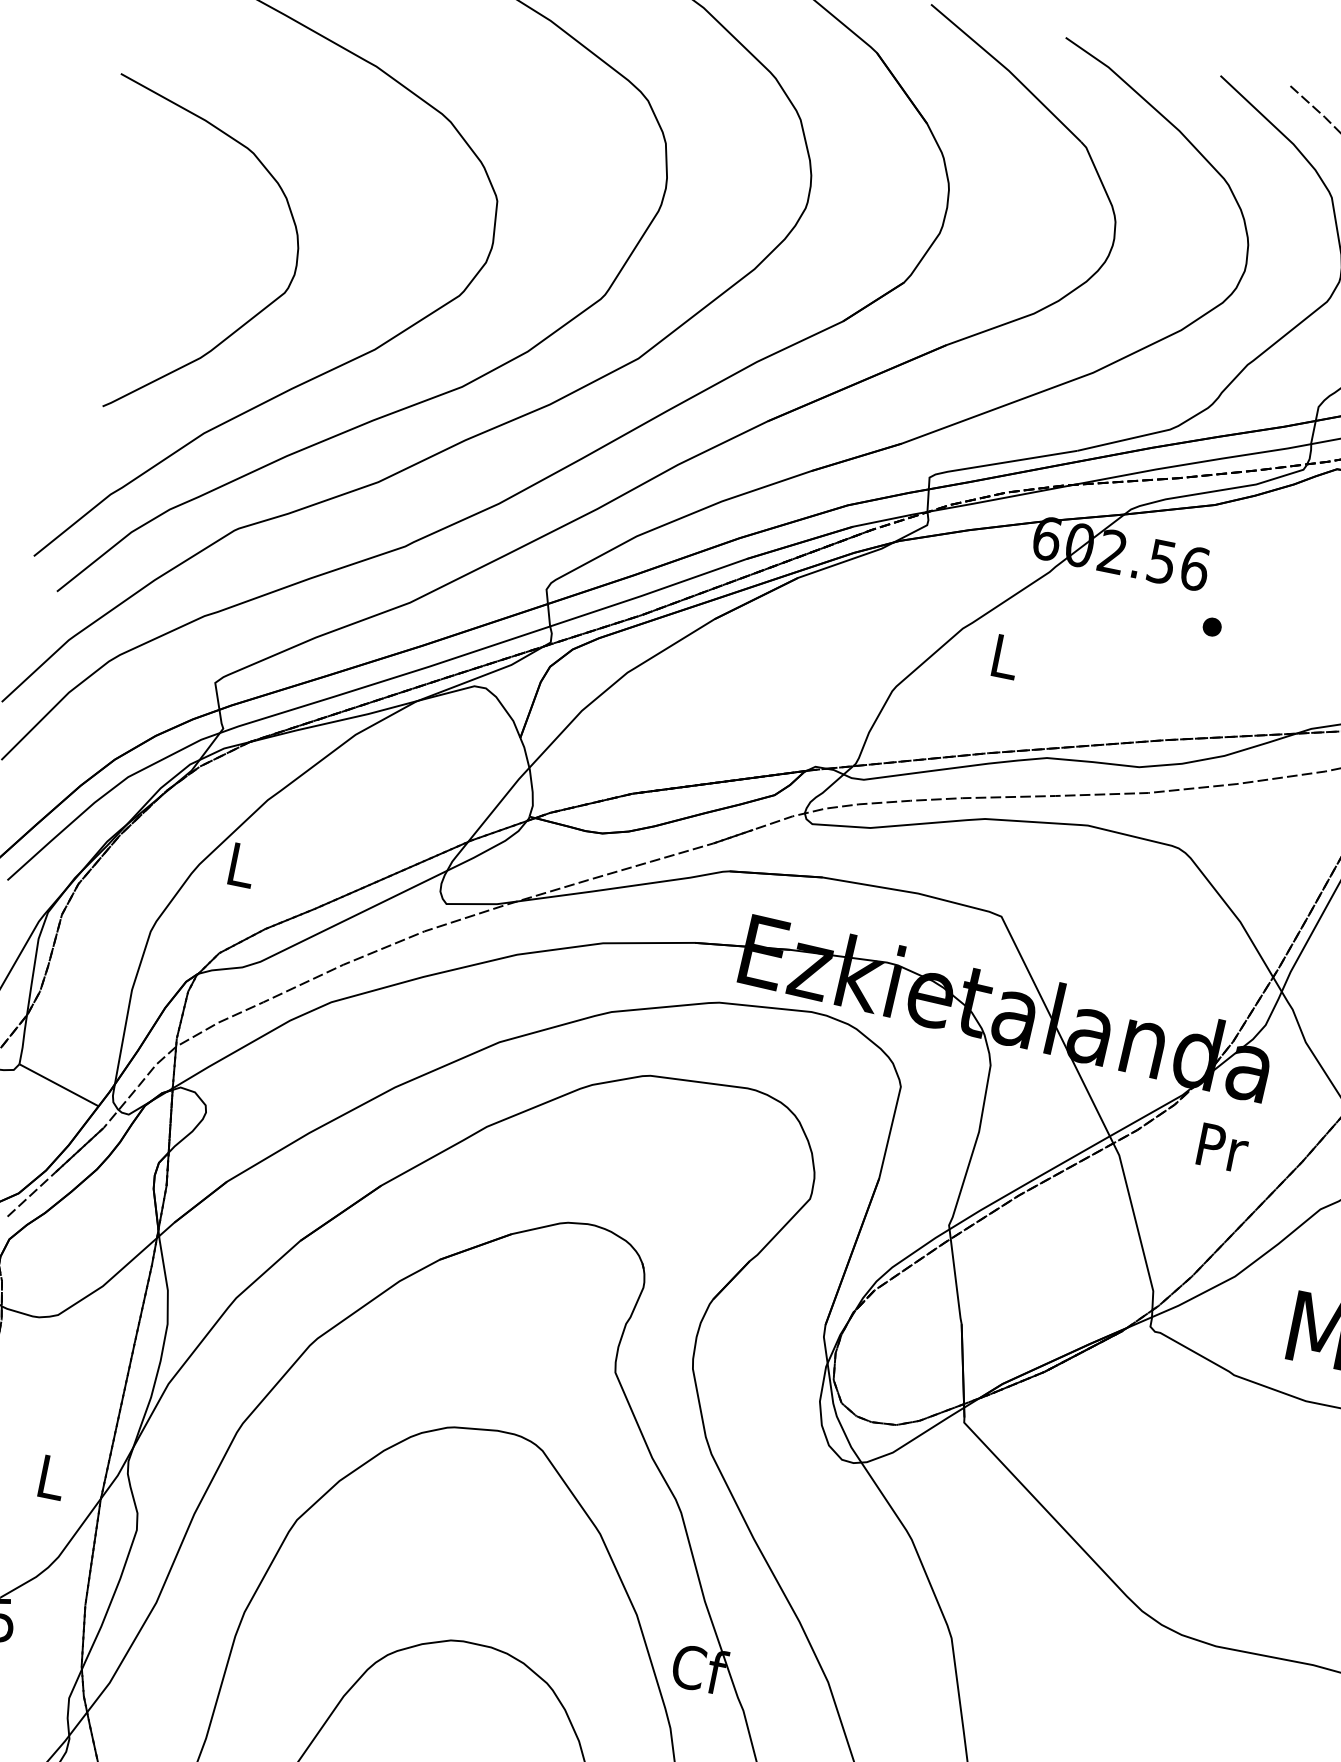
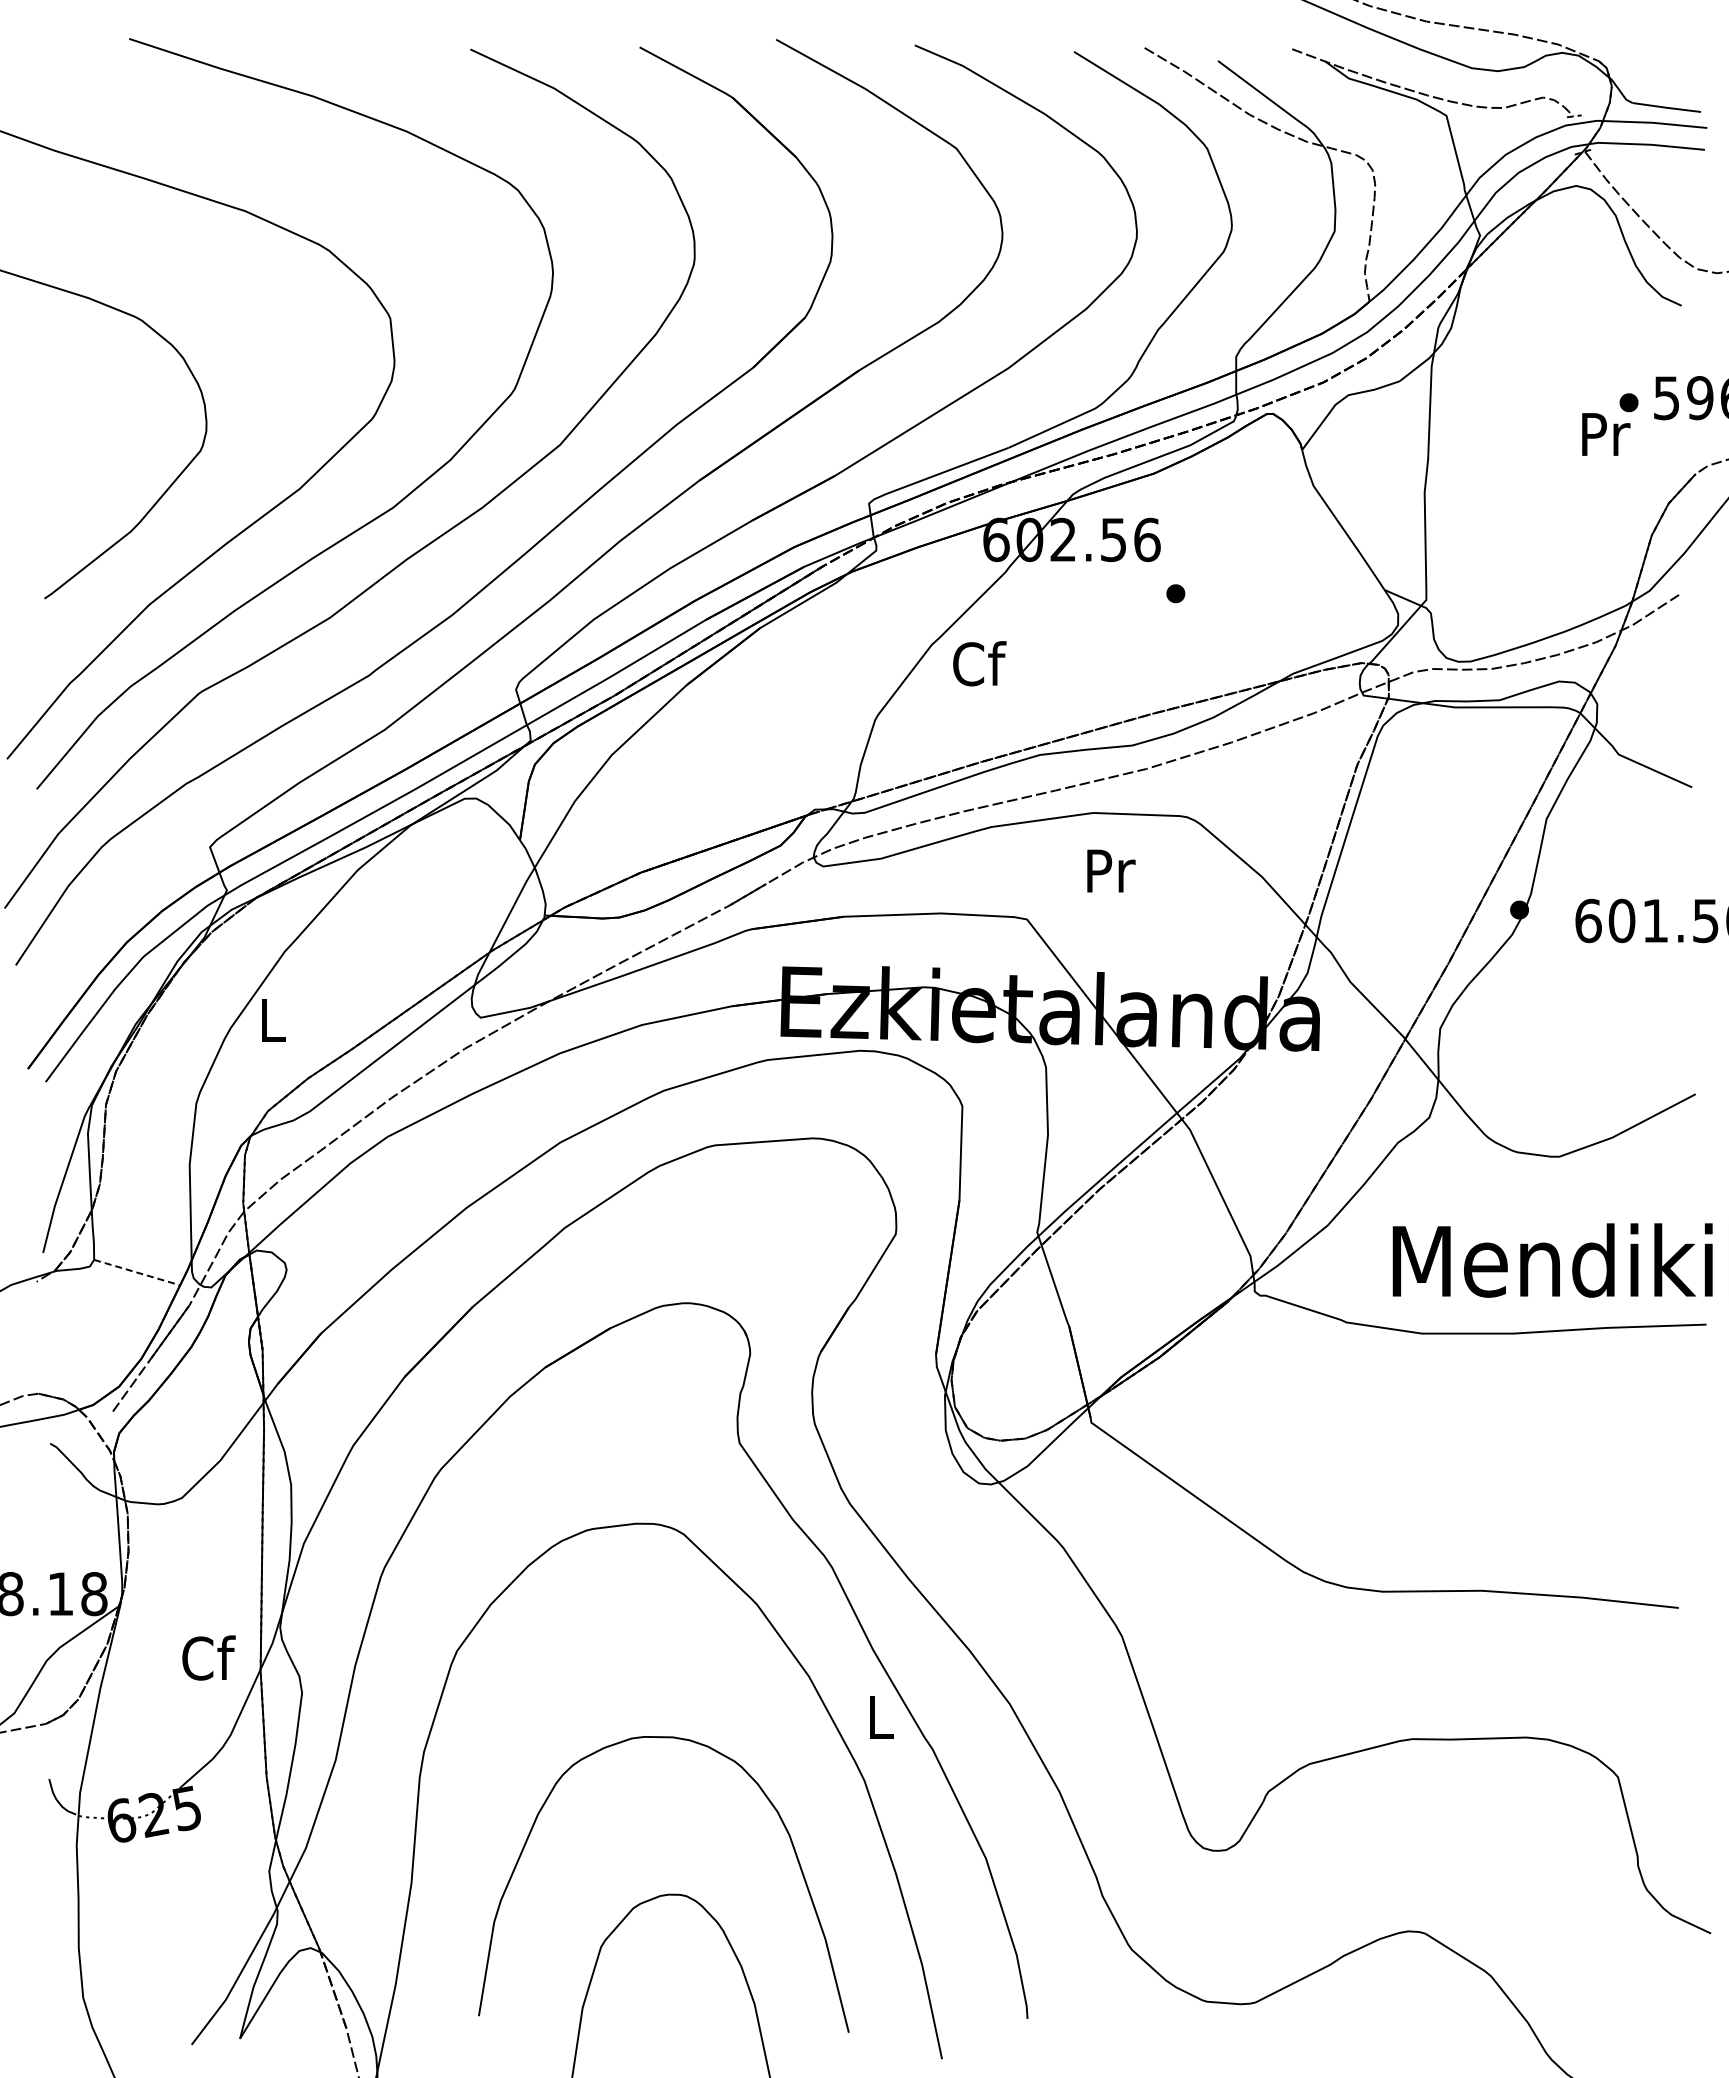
text: (1005, 656) -> (979, 663), L -> Cf
line: (59, 1085) -> (137, 1272), solid -> dashed
text: (1223, 1147) -> (1111, 870), moved
text: (52, 1476) -> (208, 1657), L -> Cf
text: (699, 1668) -> (881, 1716), Cf -> L

